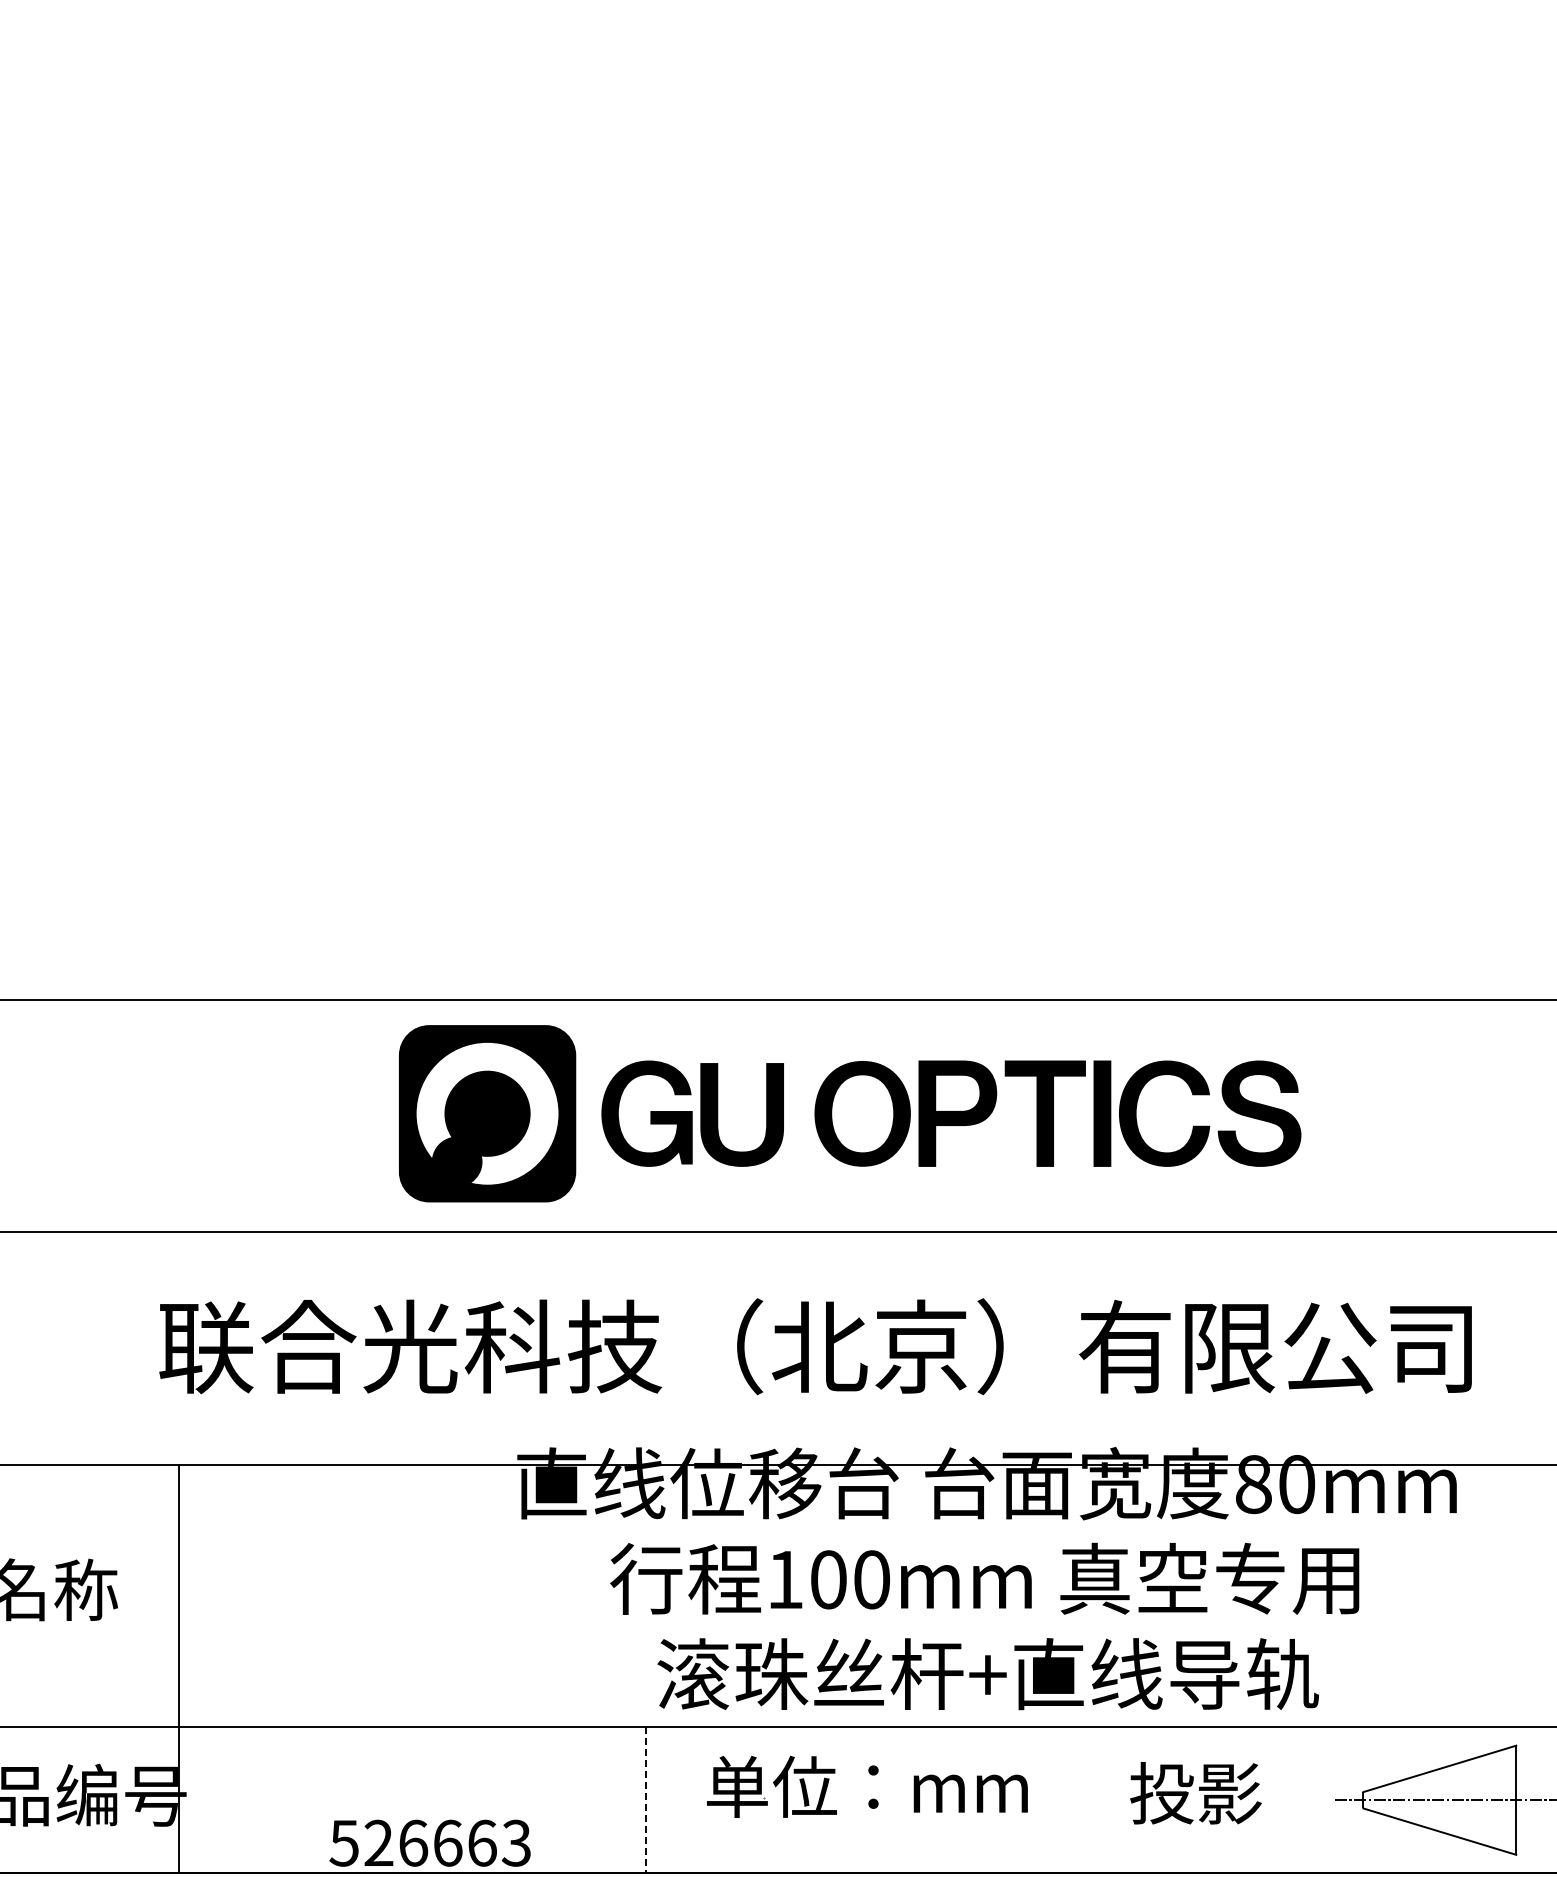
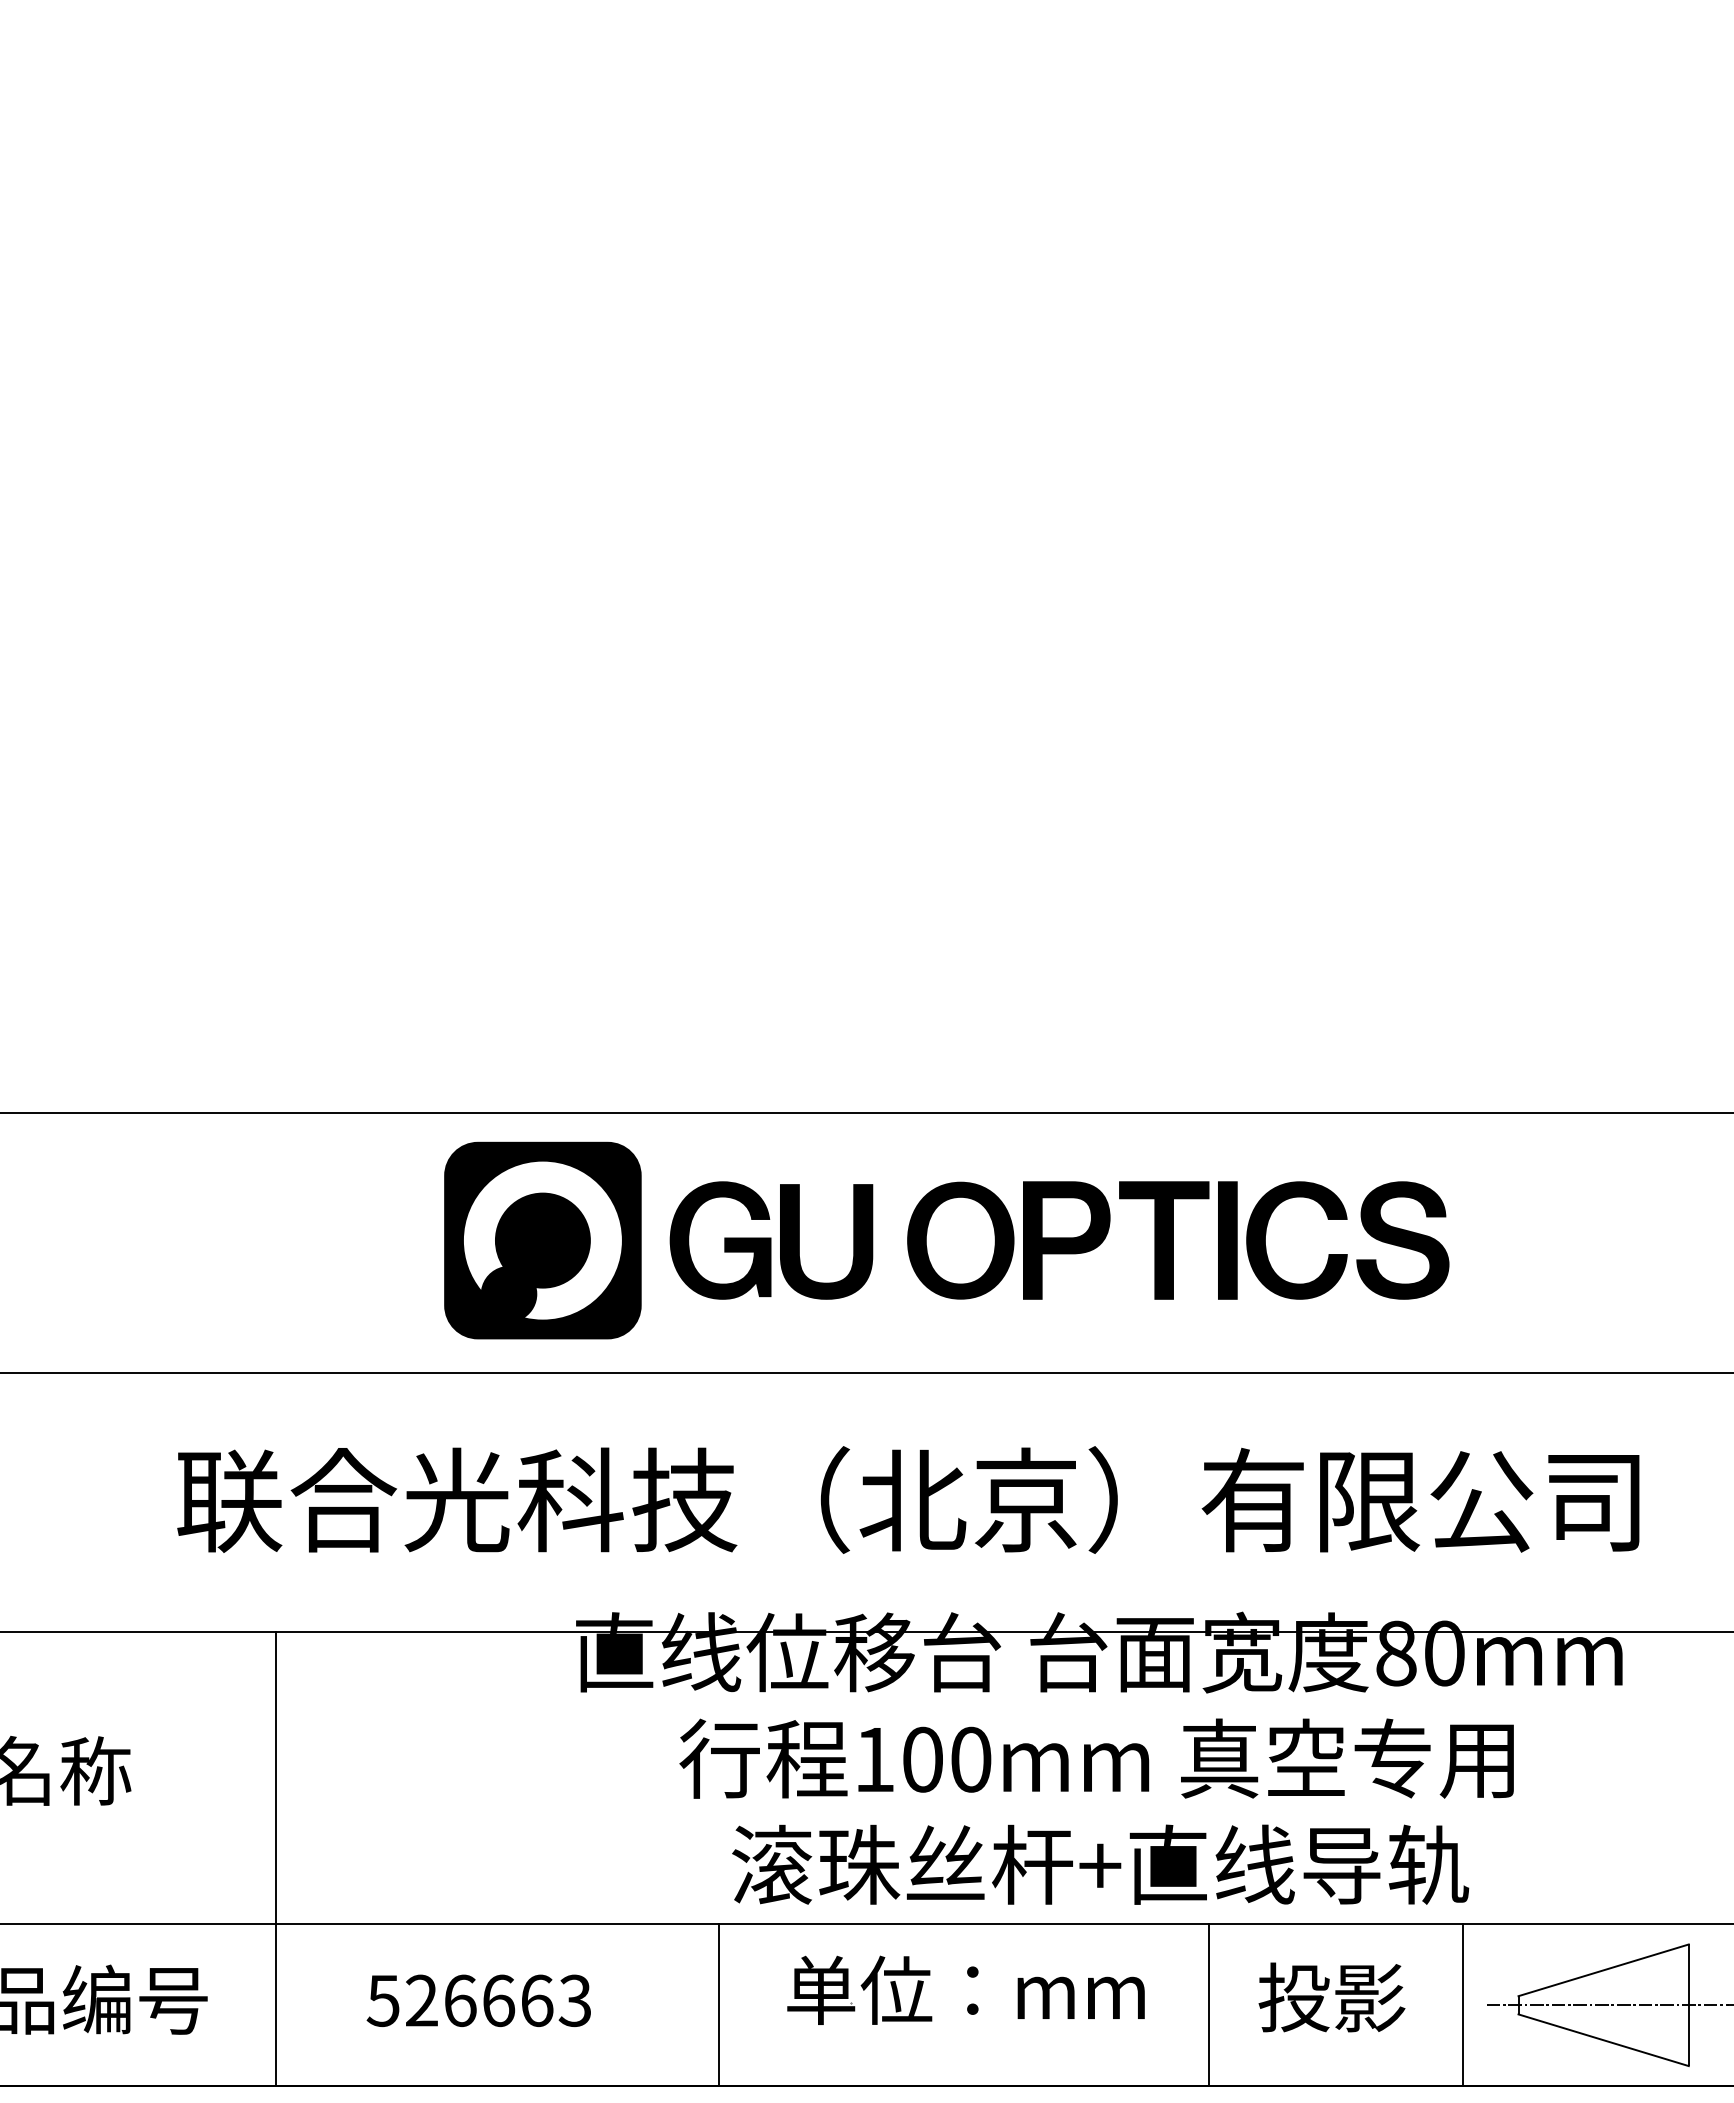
line: (178, 1669) -> (275, 1859), moved
line: (645, 1800) -> (718, 2005), dashed -> solid
line: (1085, 1800) -> (1208, 2005), added
line: (1313, 1800) -> (1462, 2005), added
text: (429, 1842) -> (478, 1999), moved

